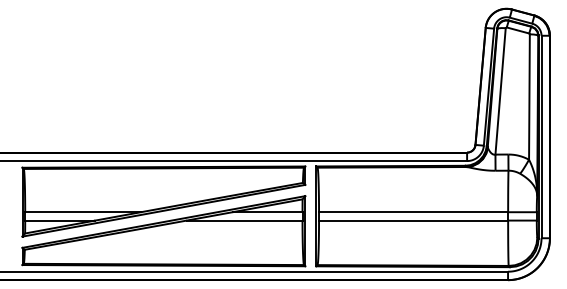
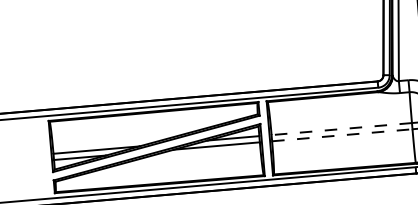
line: (413, 212) -> (341, 129), solid -> dashed
line: (413, 220) -> (342, 135), solid -> dashed

